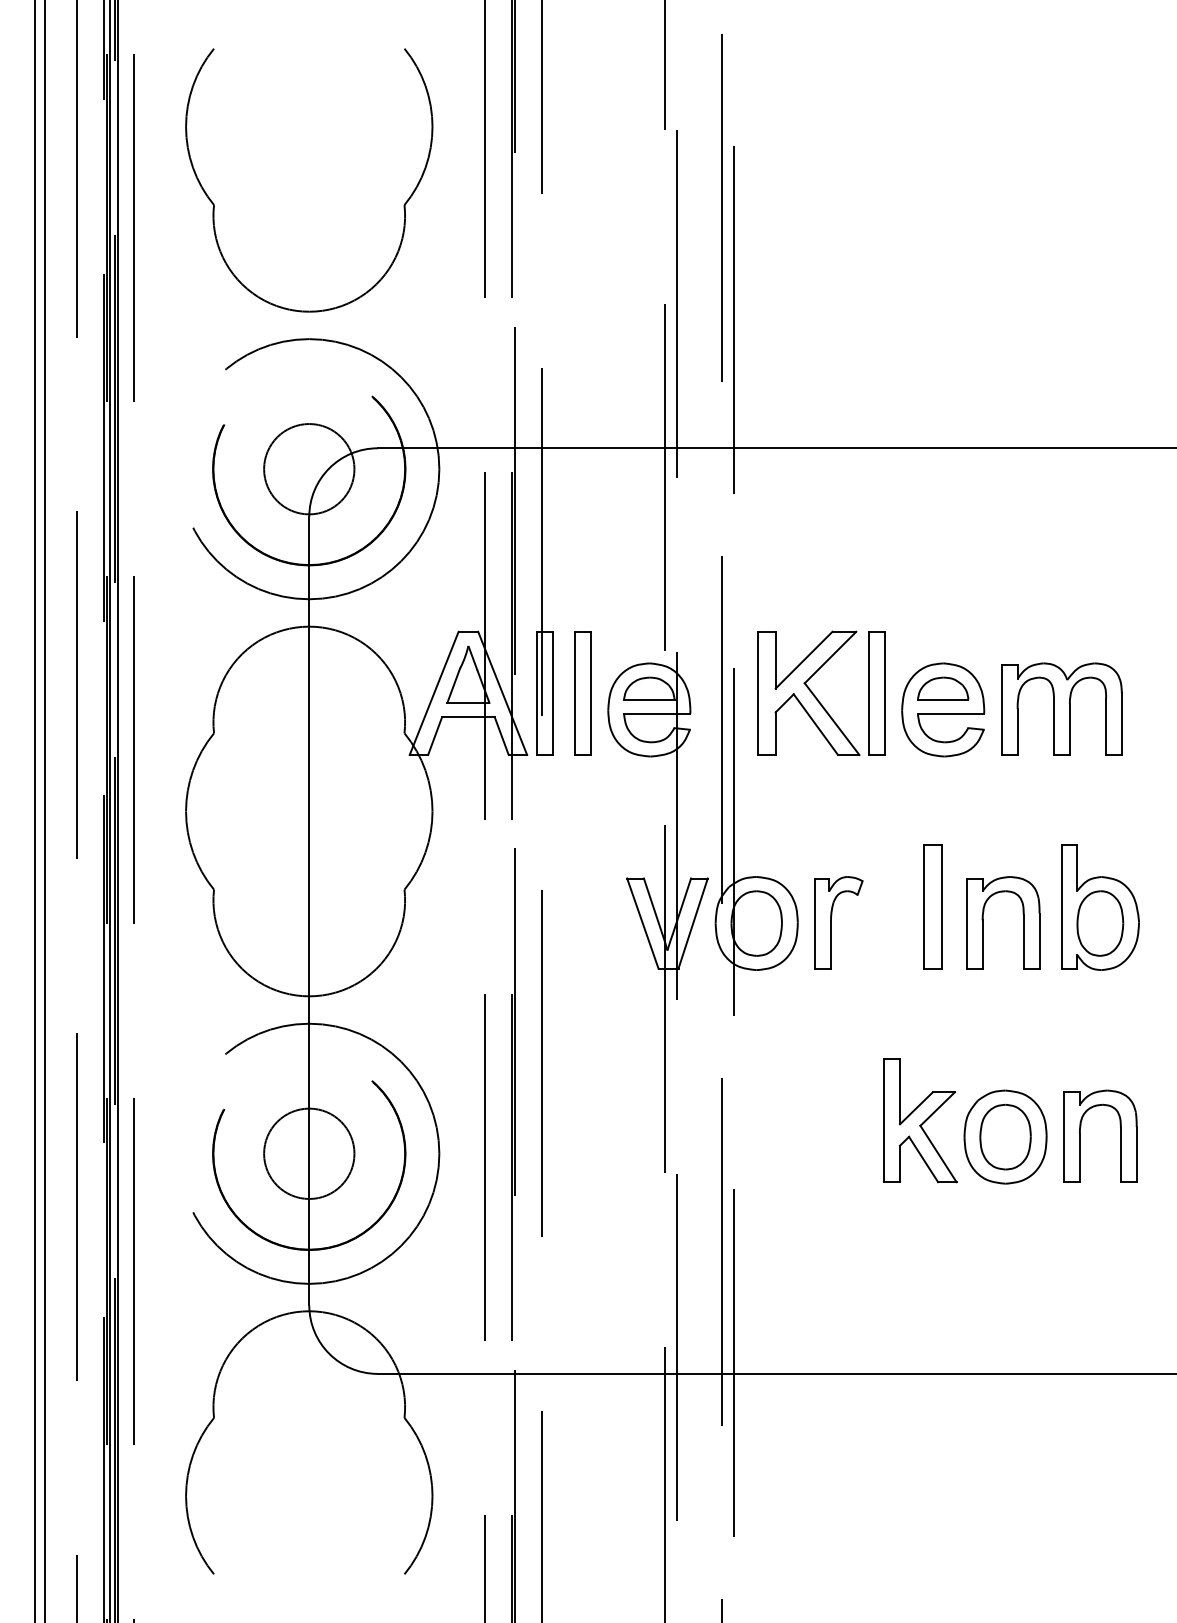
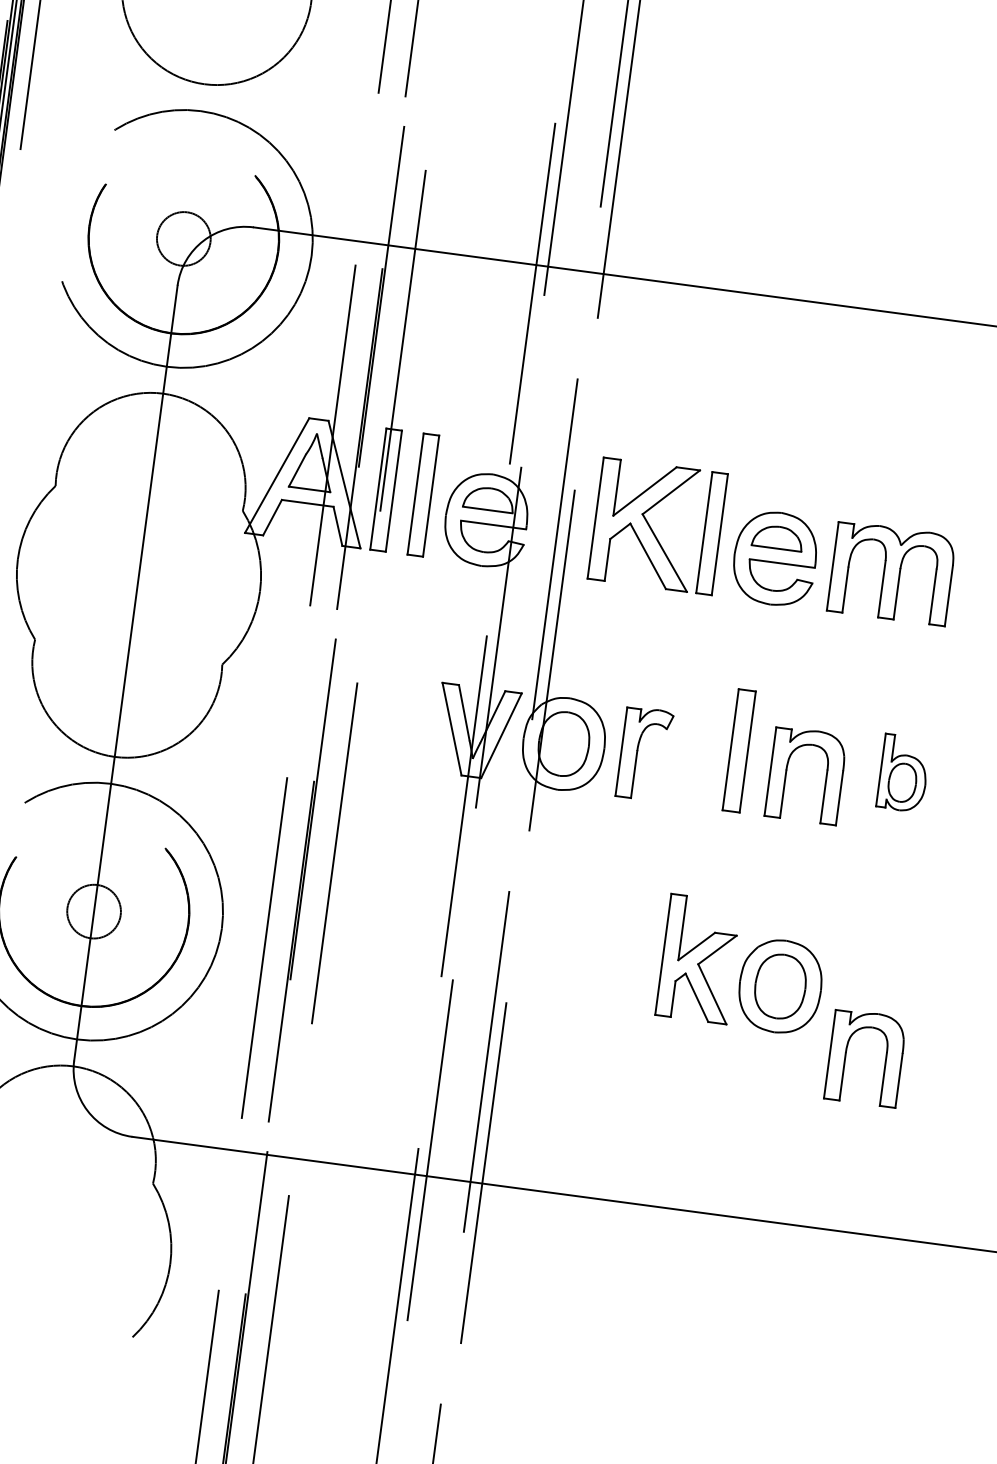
circle: (309, 469) -> (184, 239), size x0.6
part: (1100, 907) -> (903, 773), size x0.6
part: (1080, 1135) -> (846, 1054), moved
circle: (309, 1153) -> (94, 911), size x0.6

